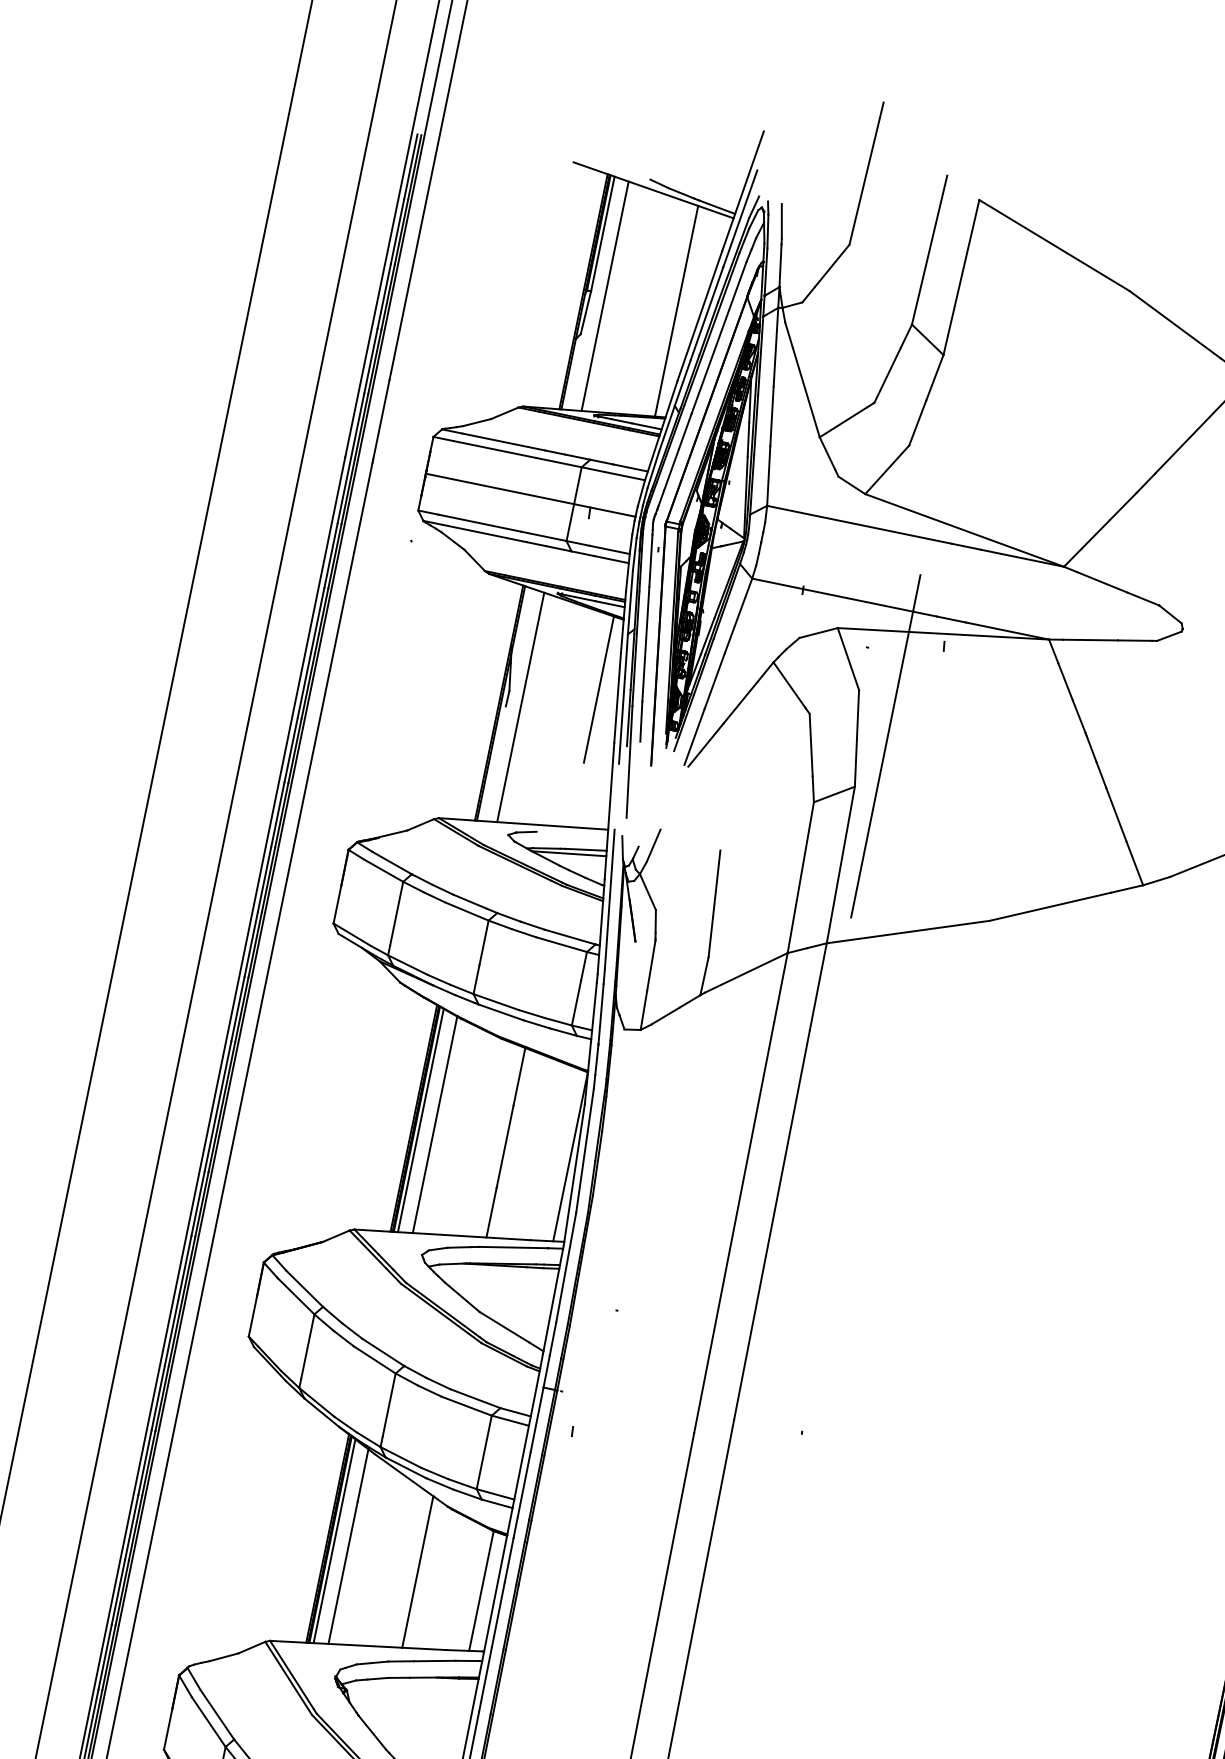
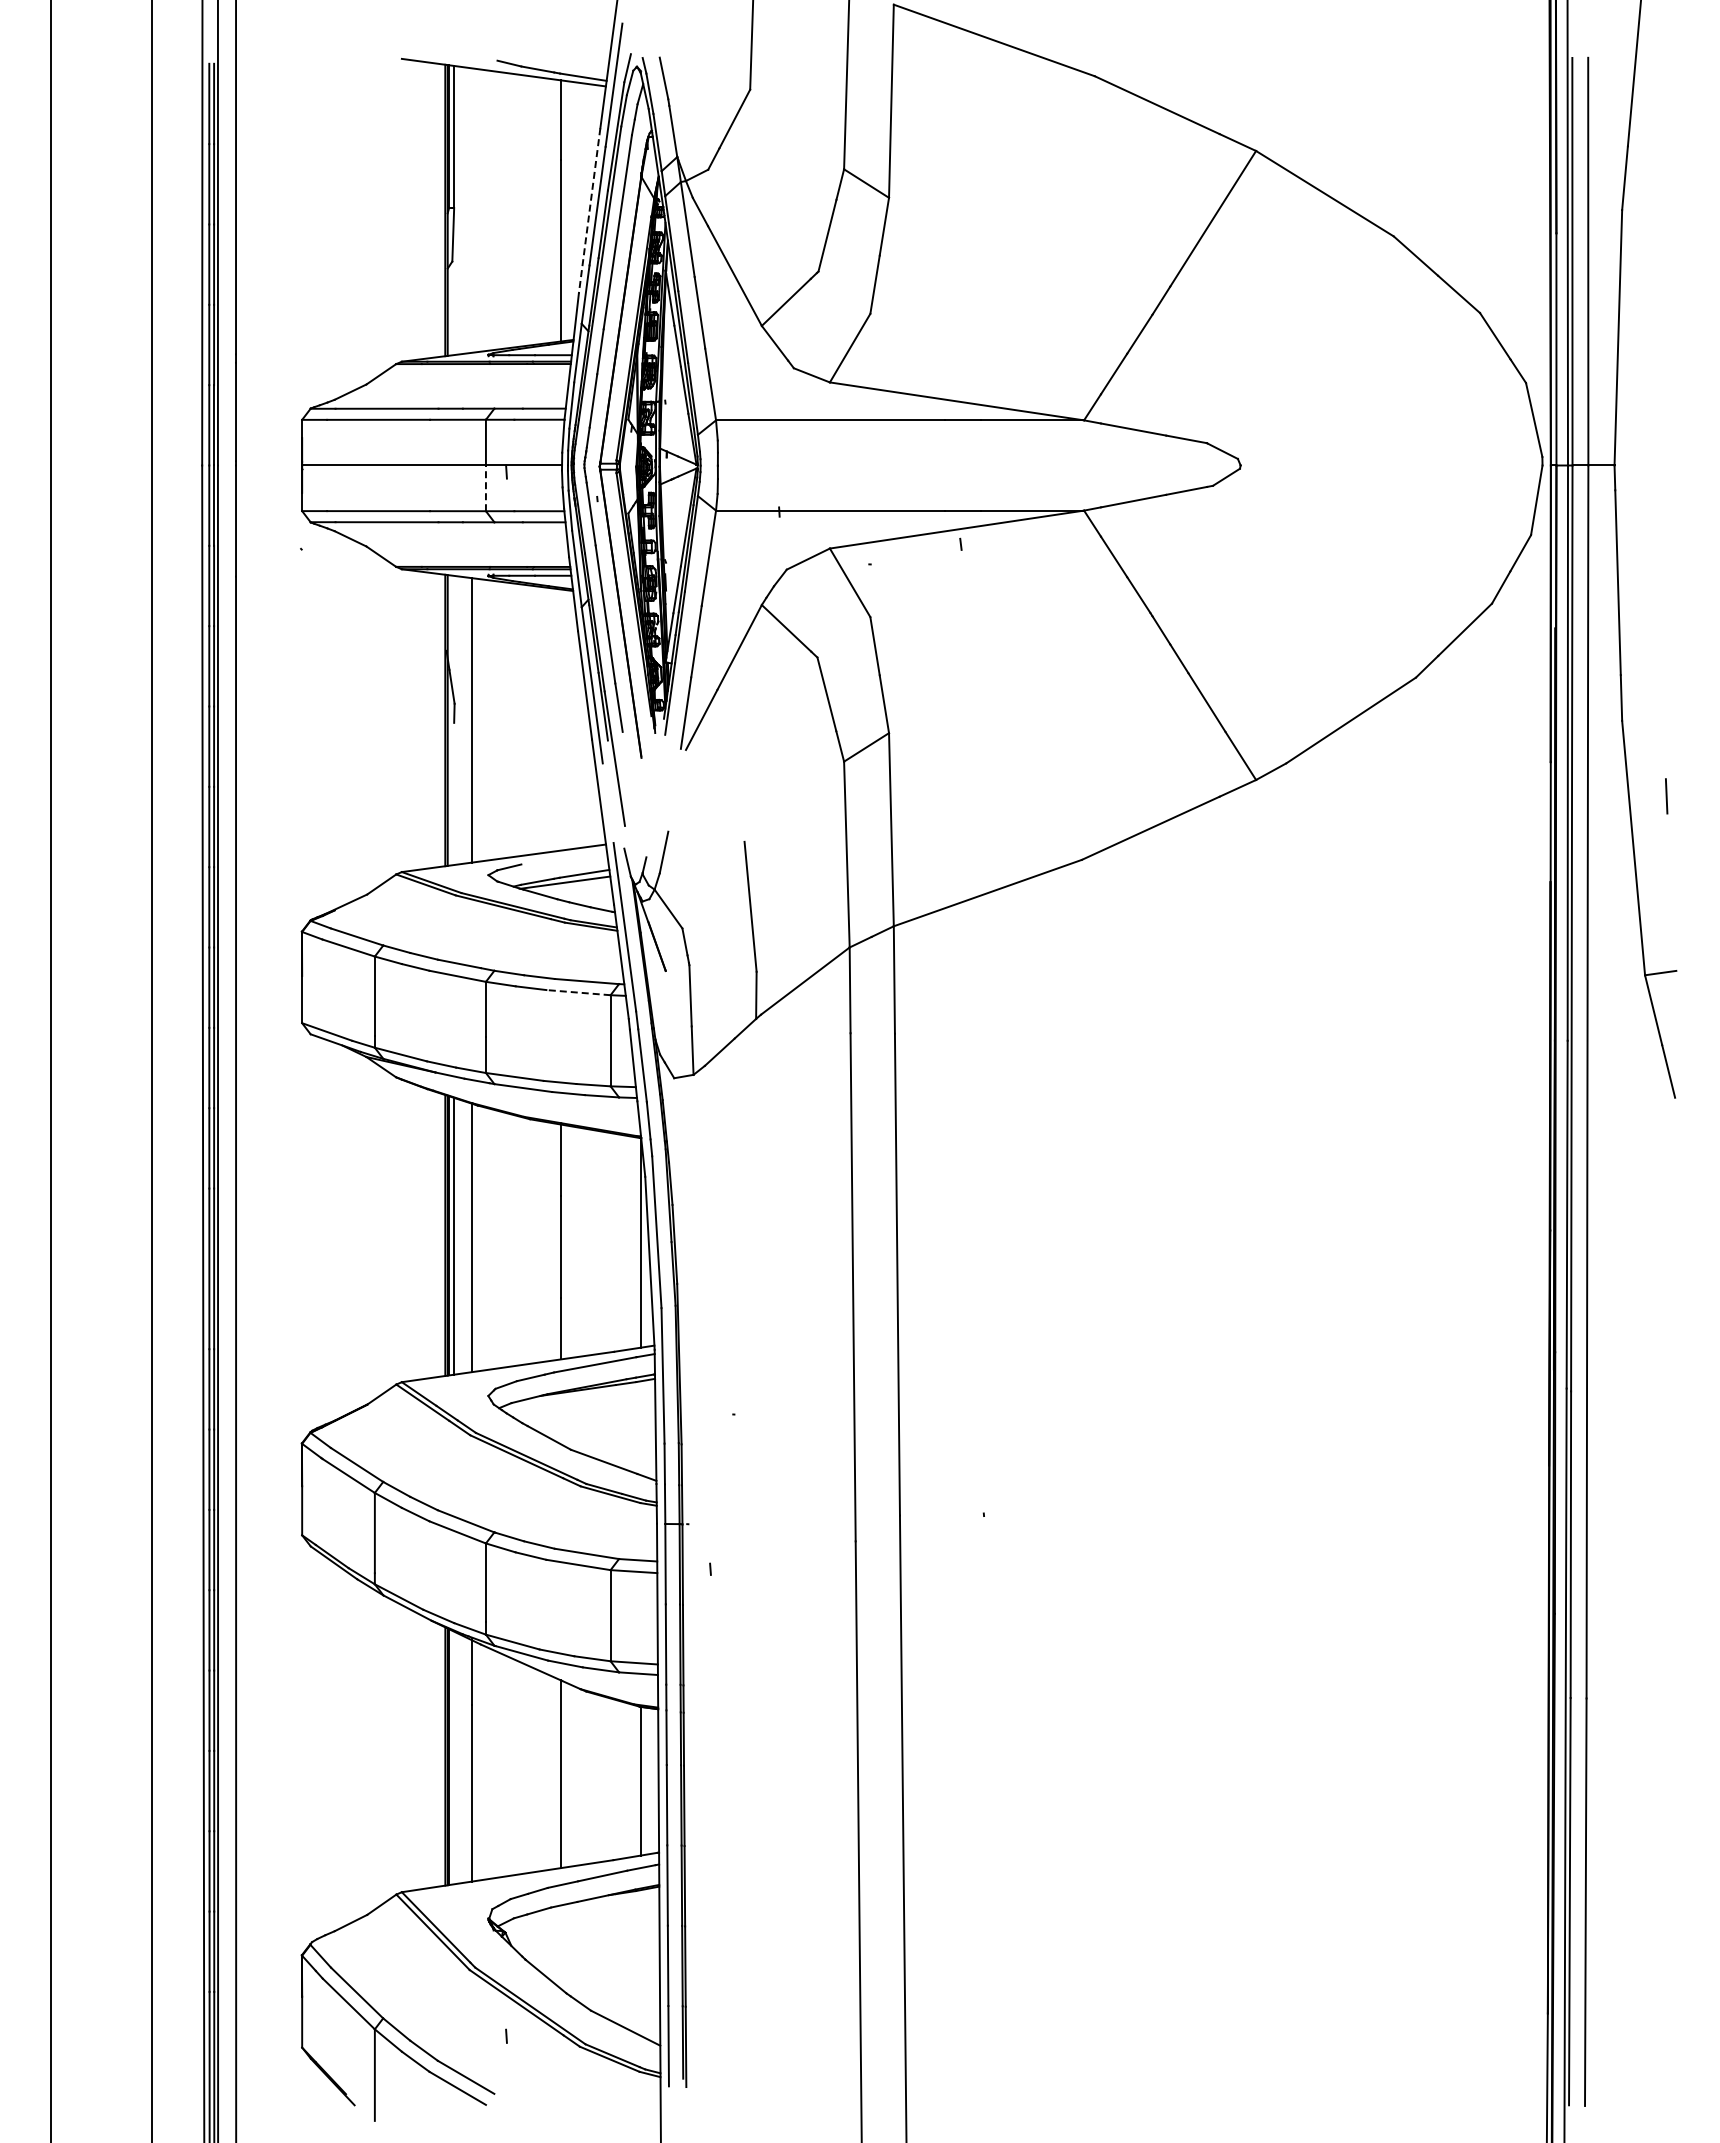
line: (605, 296) -> (472, 210), removed
line: (699, 316) -> (589, 211), solid -> dashed
line: (569, 522) -> (485, 488), solid -> dashed
line: (598, 689) -> (560, 679), removed
line: (885, 746) -> (915, 677), removed
line: (561, 944) -> (578, 992), solid -> dashed
line: (334, 1540) -> (454, 1757), removed

